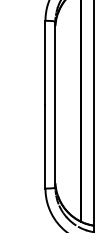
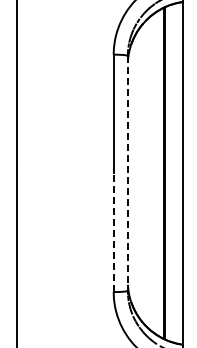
line: (55, 104) -> (127, 173), solid -> dashed
line: (45, 146) -> (113, 232), solid -> dashed

